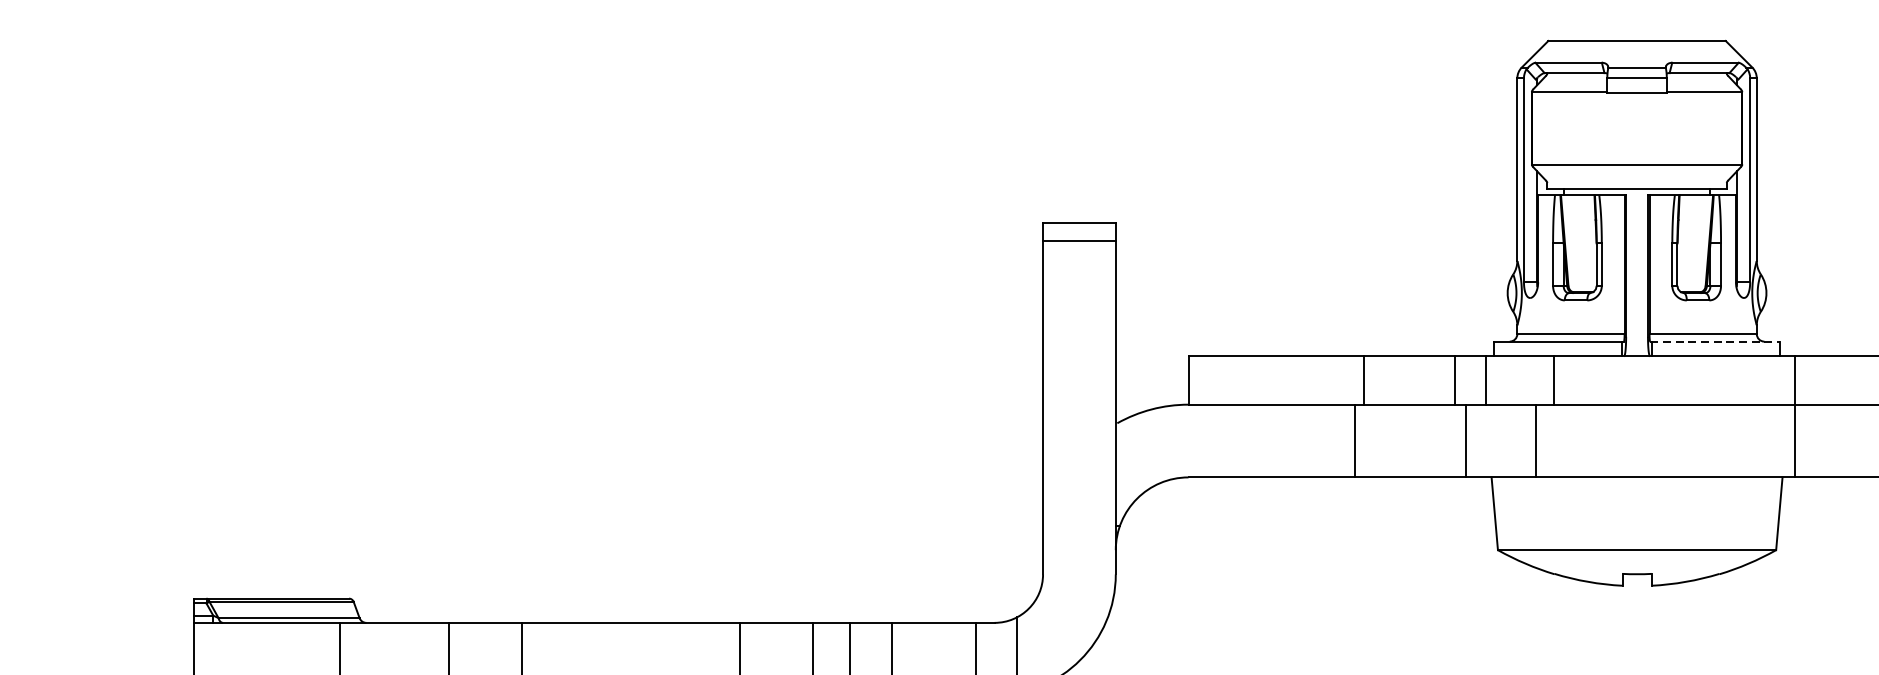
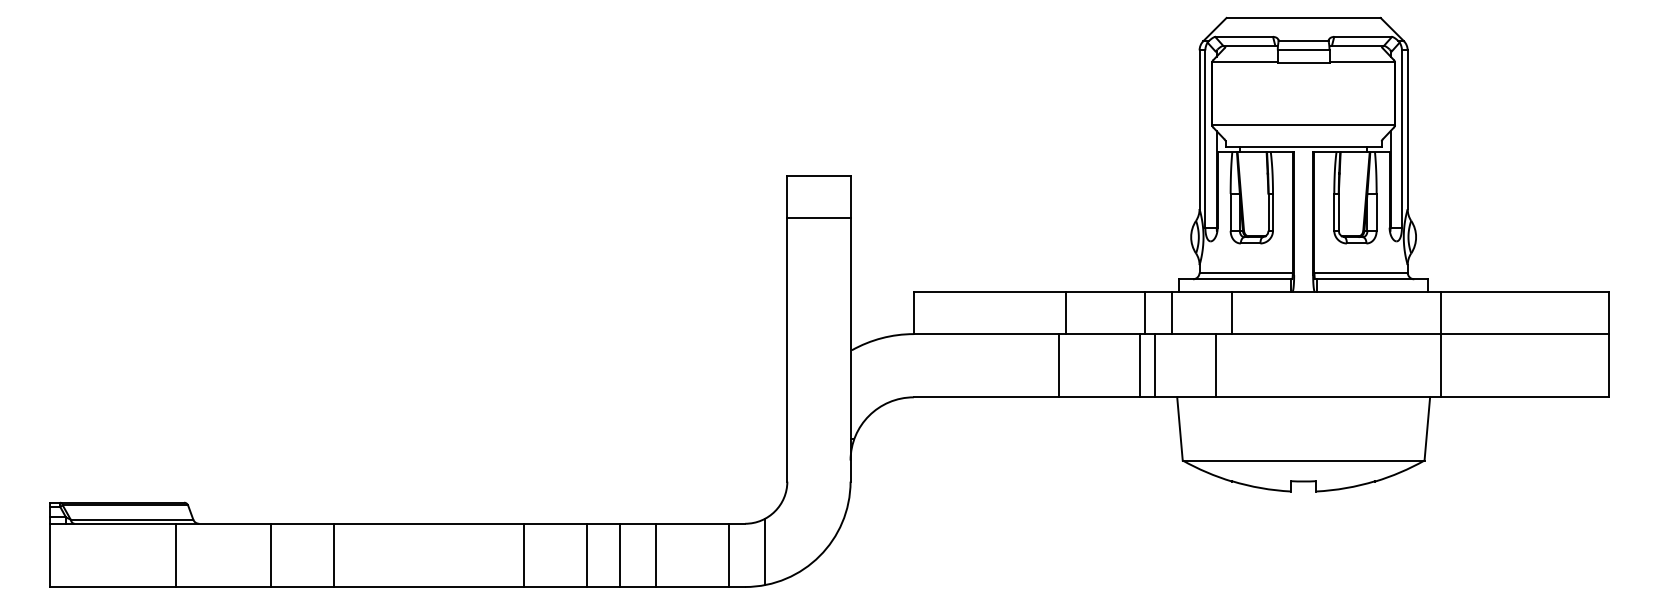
line: (1078, 241) -> (818, 218), moved
line: (1716, 341) -> (1372, 279), dashed -> solid
line: (1449, 440) -> (1140, 365), added

